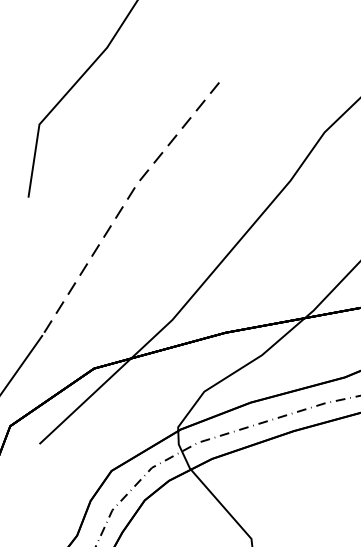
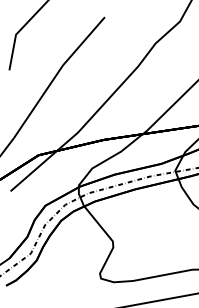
line: (124, 204) -> (56, 75), dashed -> solid

